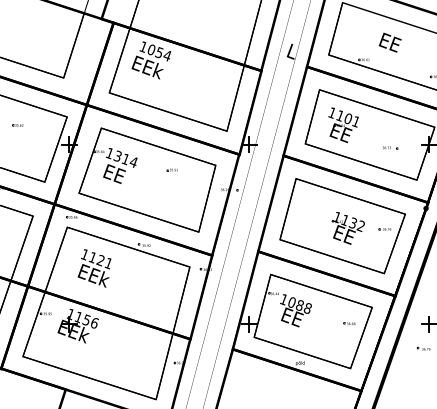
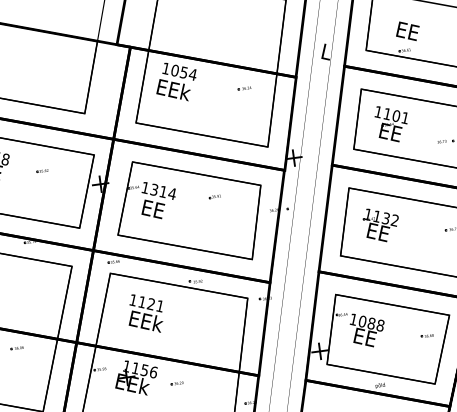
text: (390, 42) -> (408, 31), moved
part: (212, 74) -> (244, 88), added
part: (347, 228) -> (380, 225), moved
line: (114, 336) -> (176, 383), added

